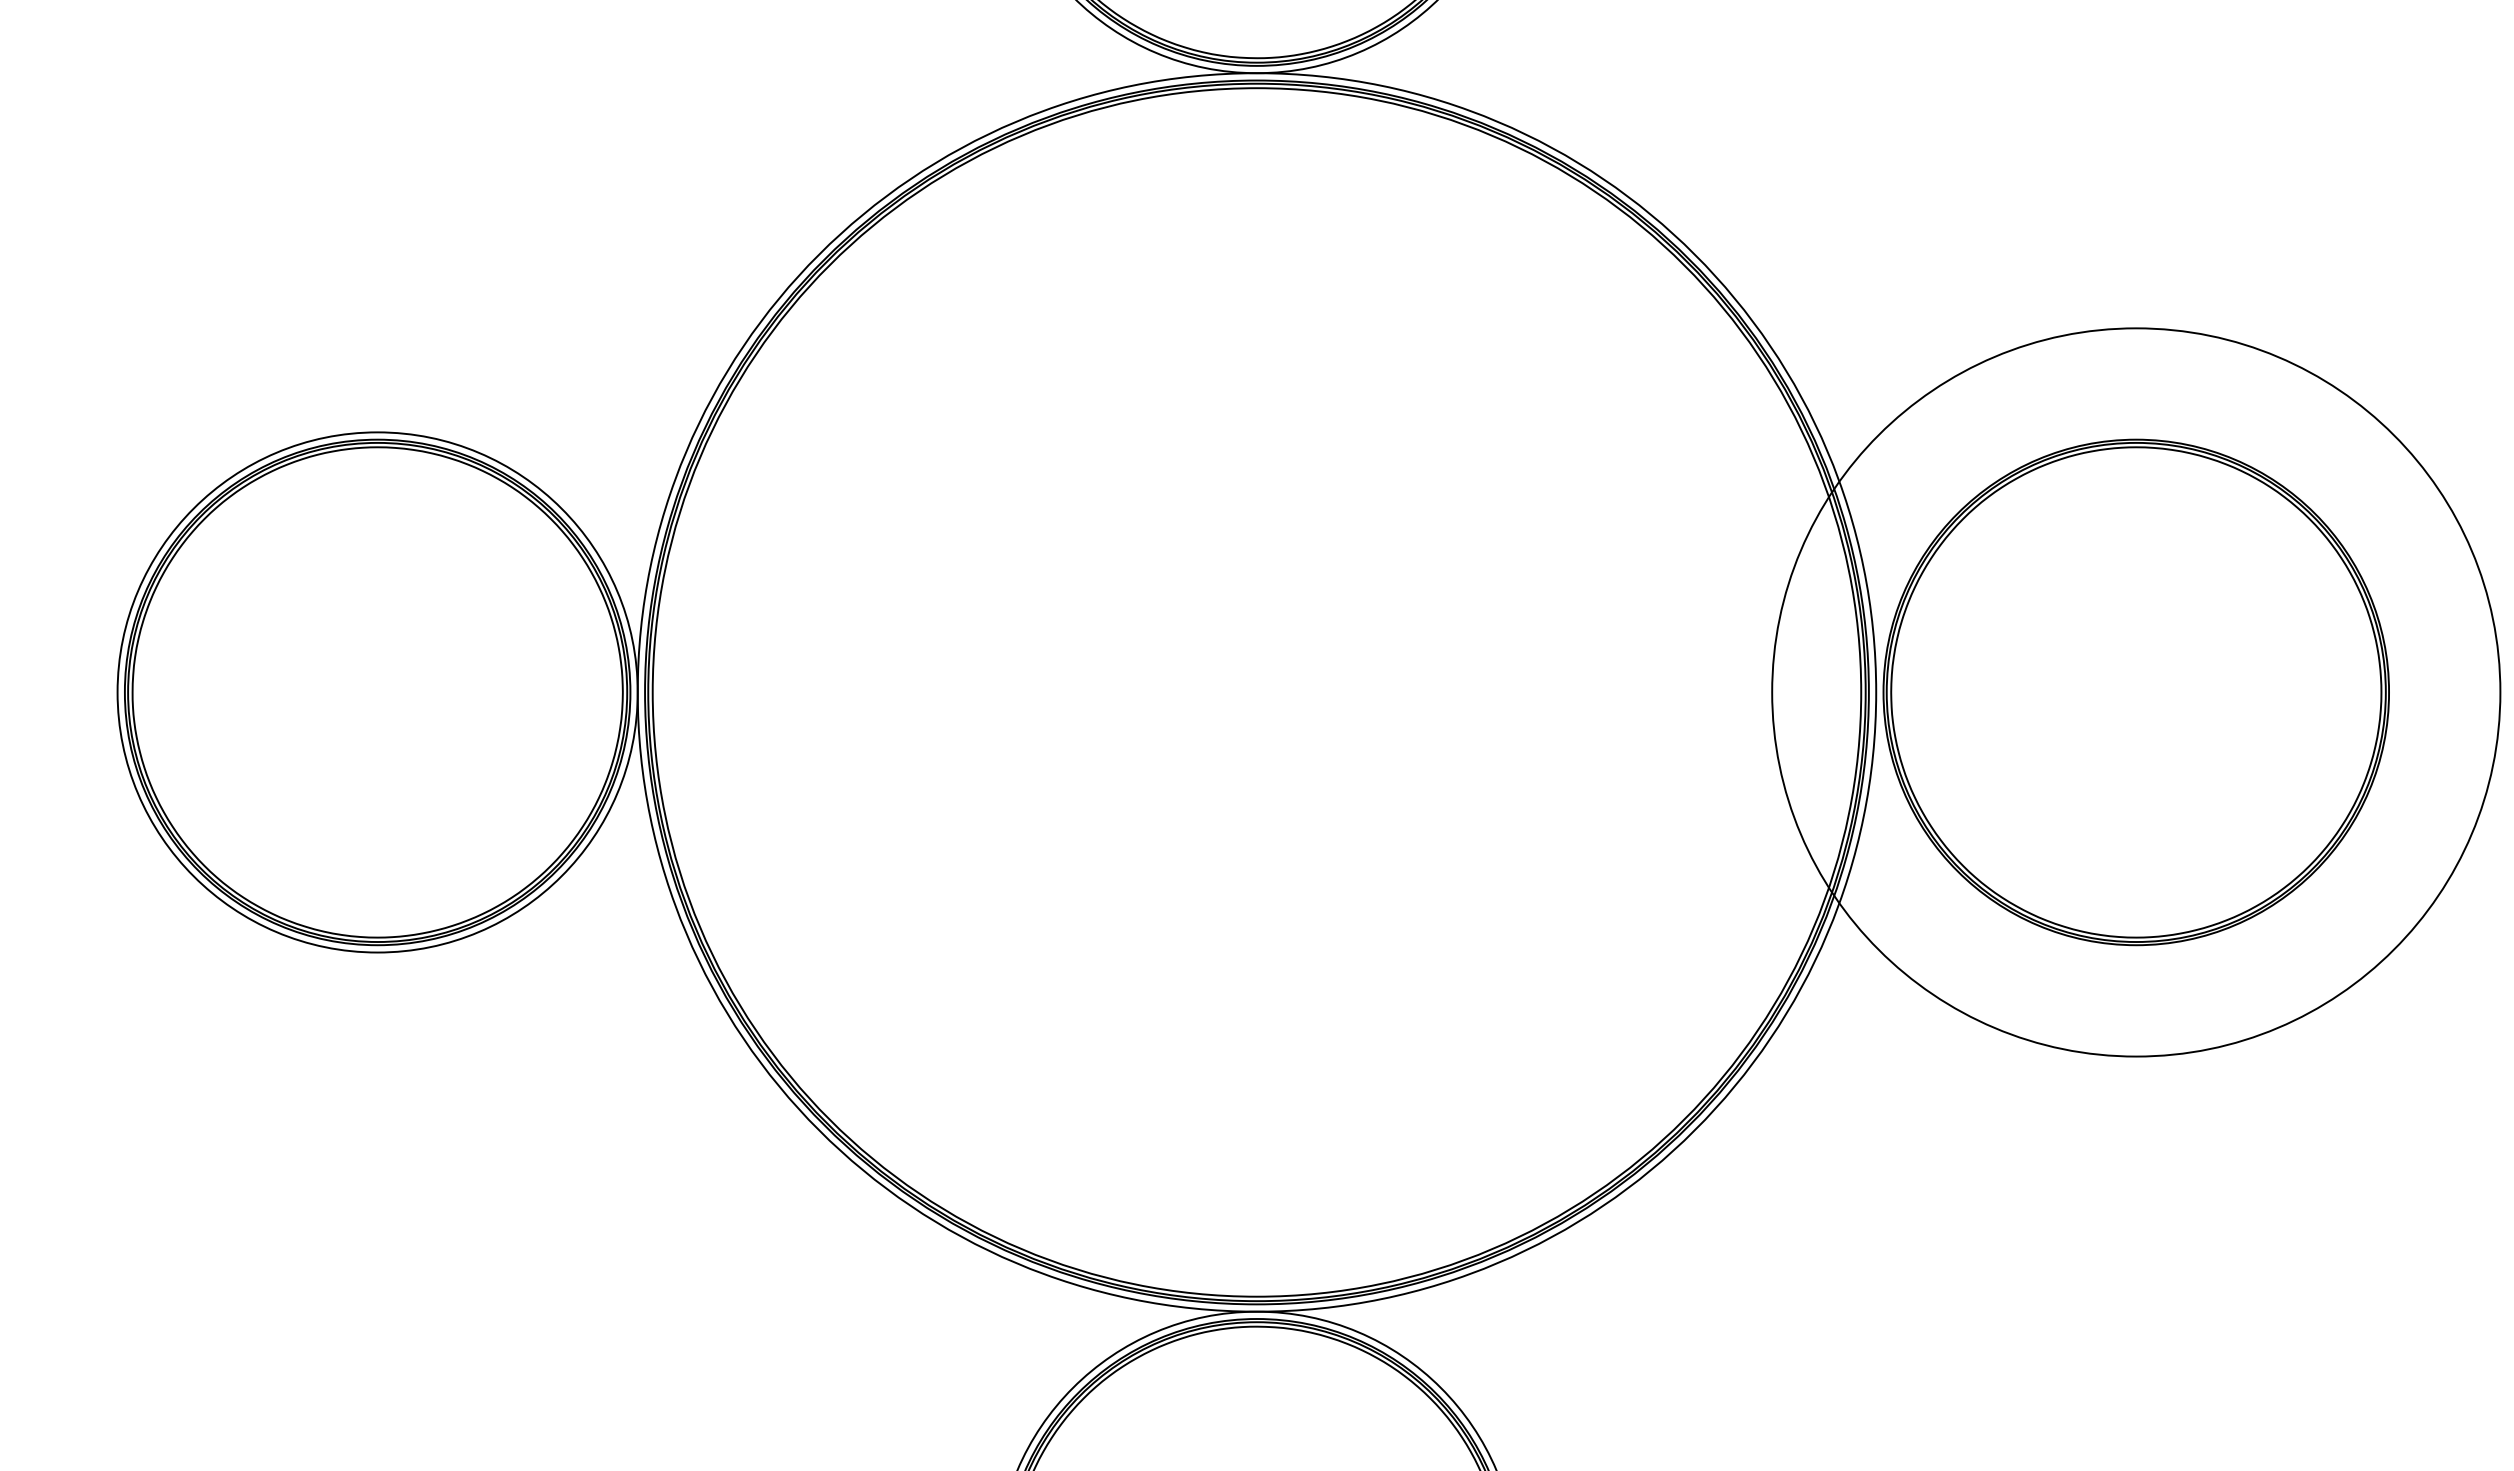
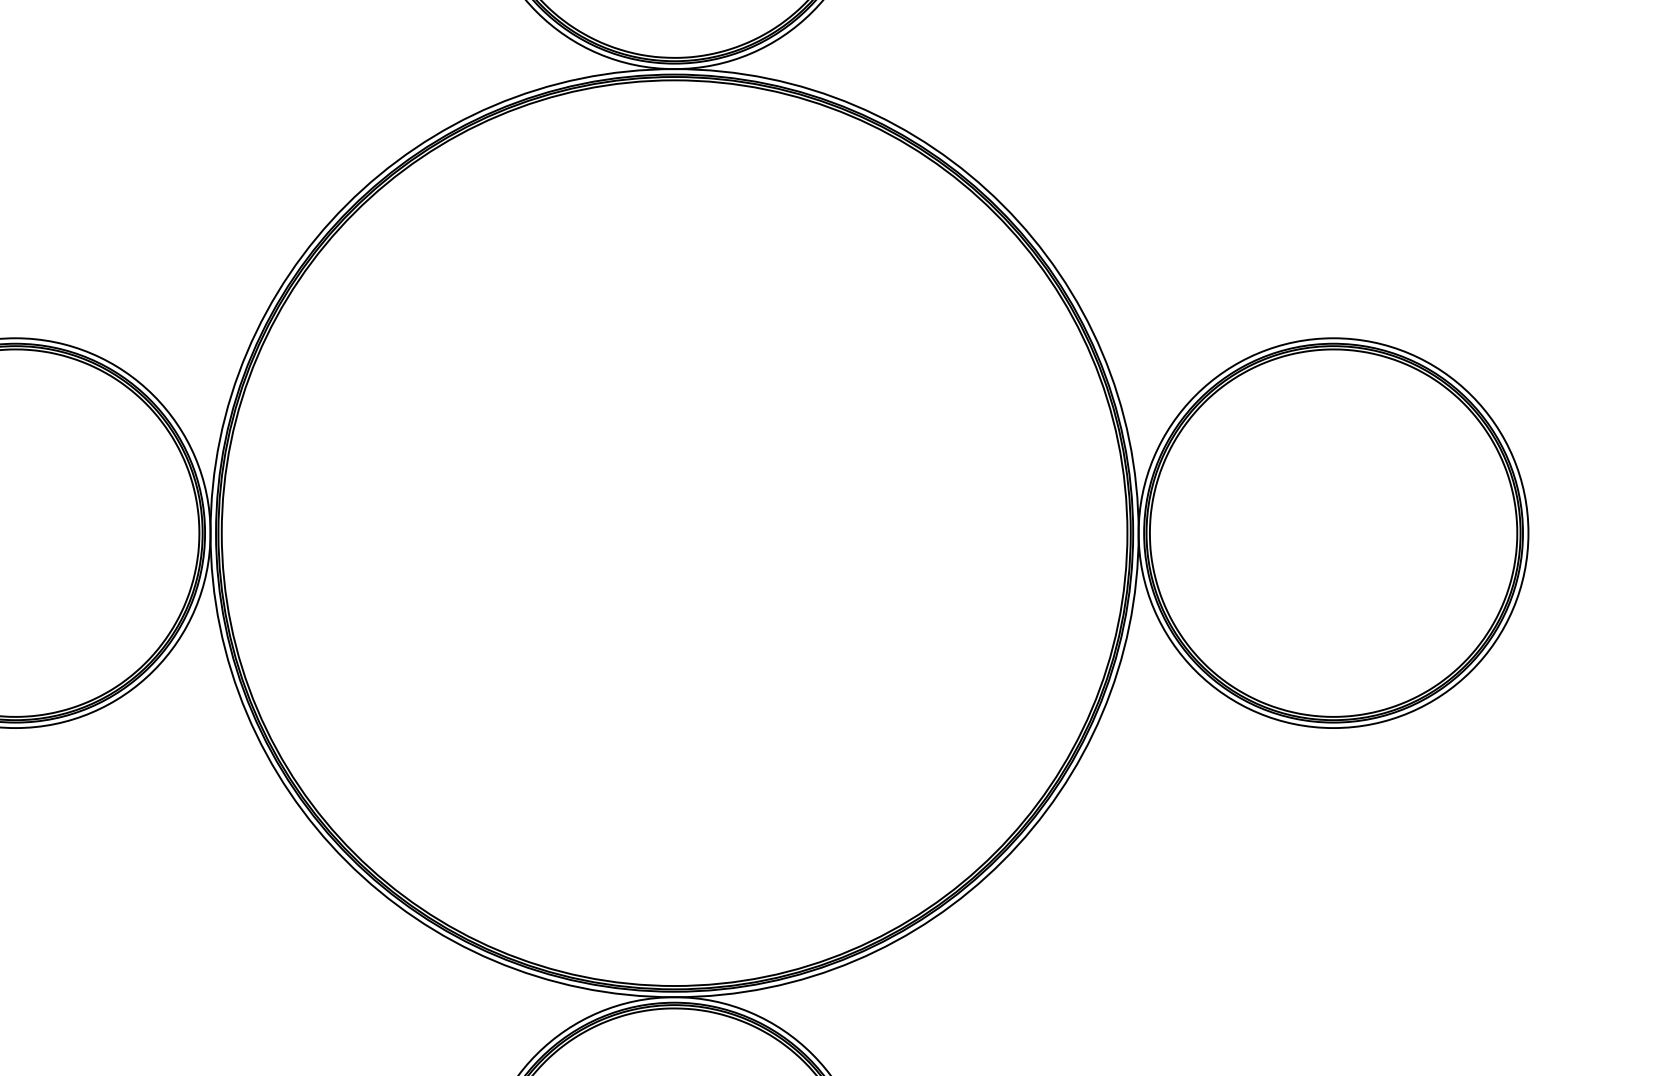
circle: (2136, 692) -> (1333, 533), size x0.71

